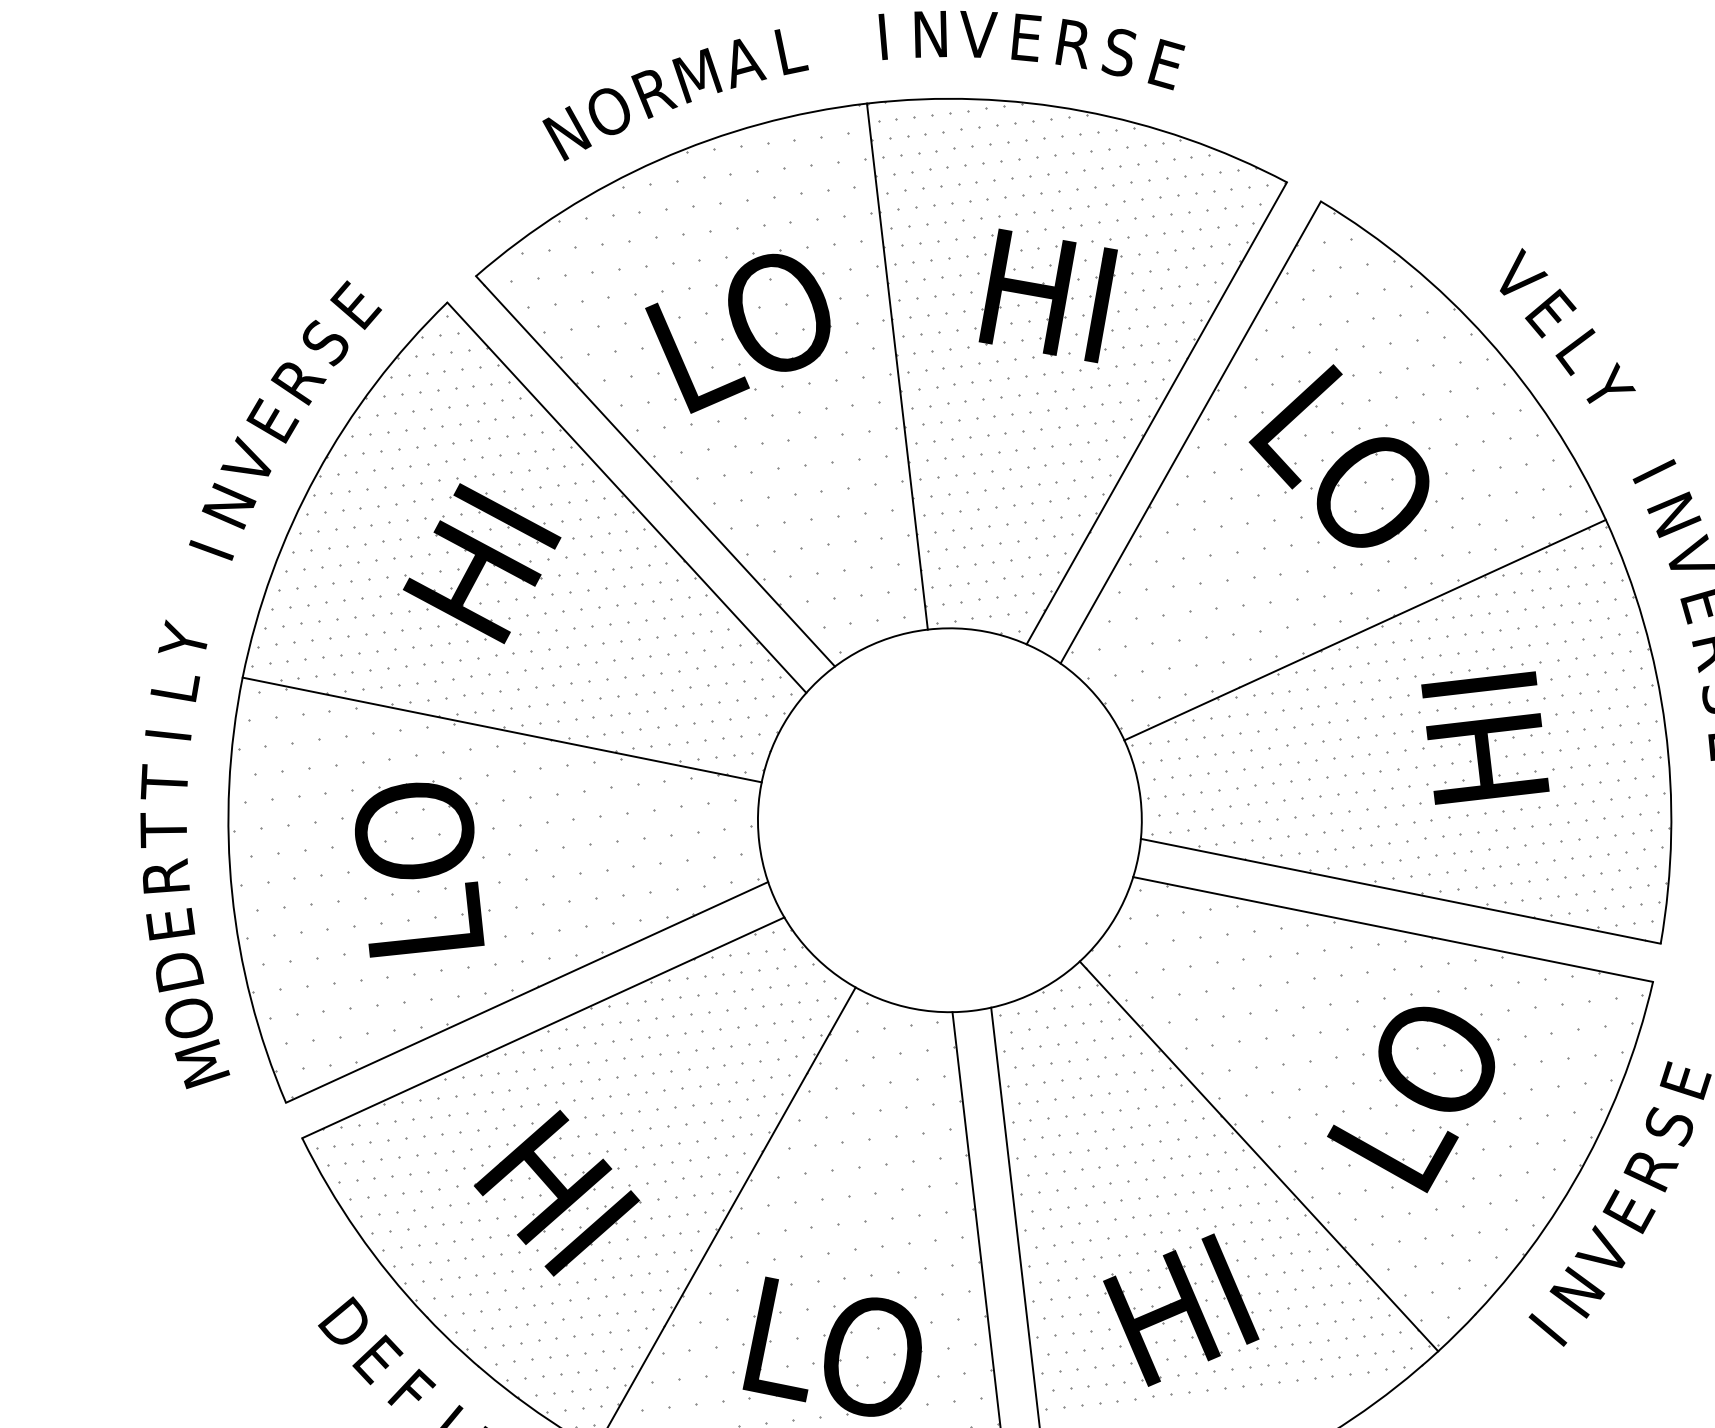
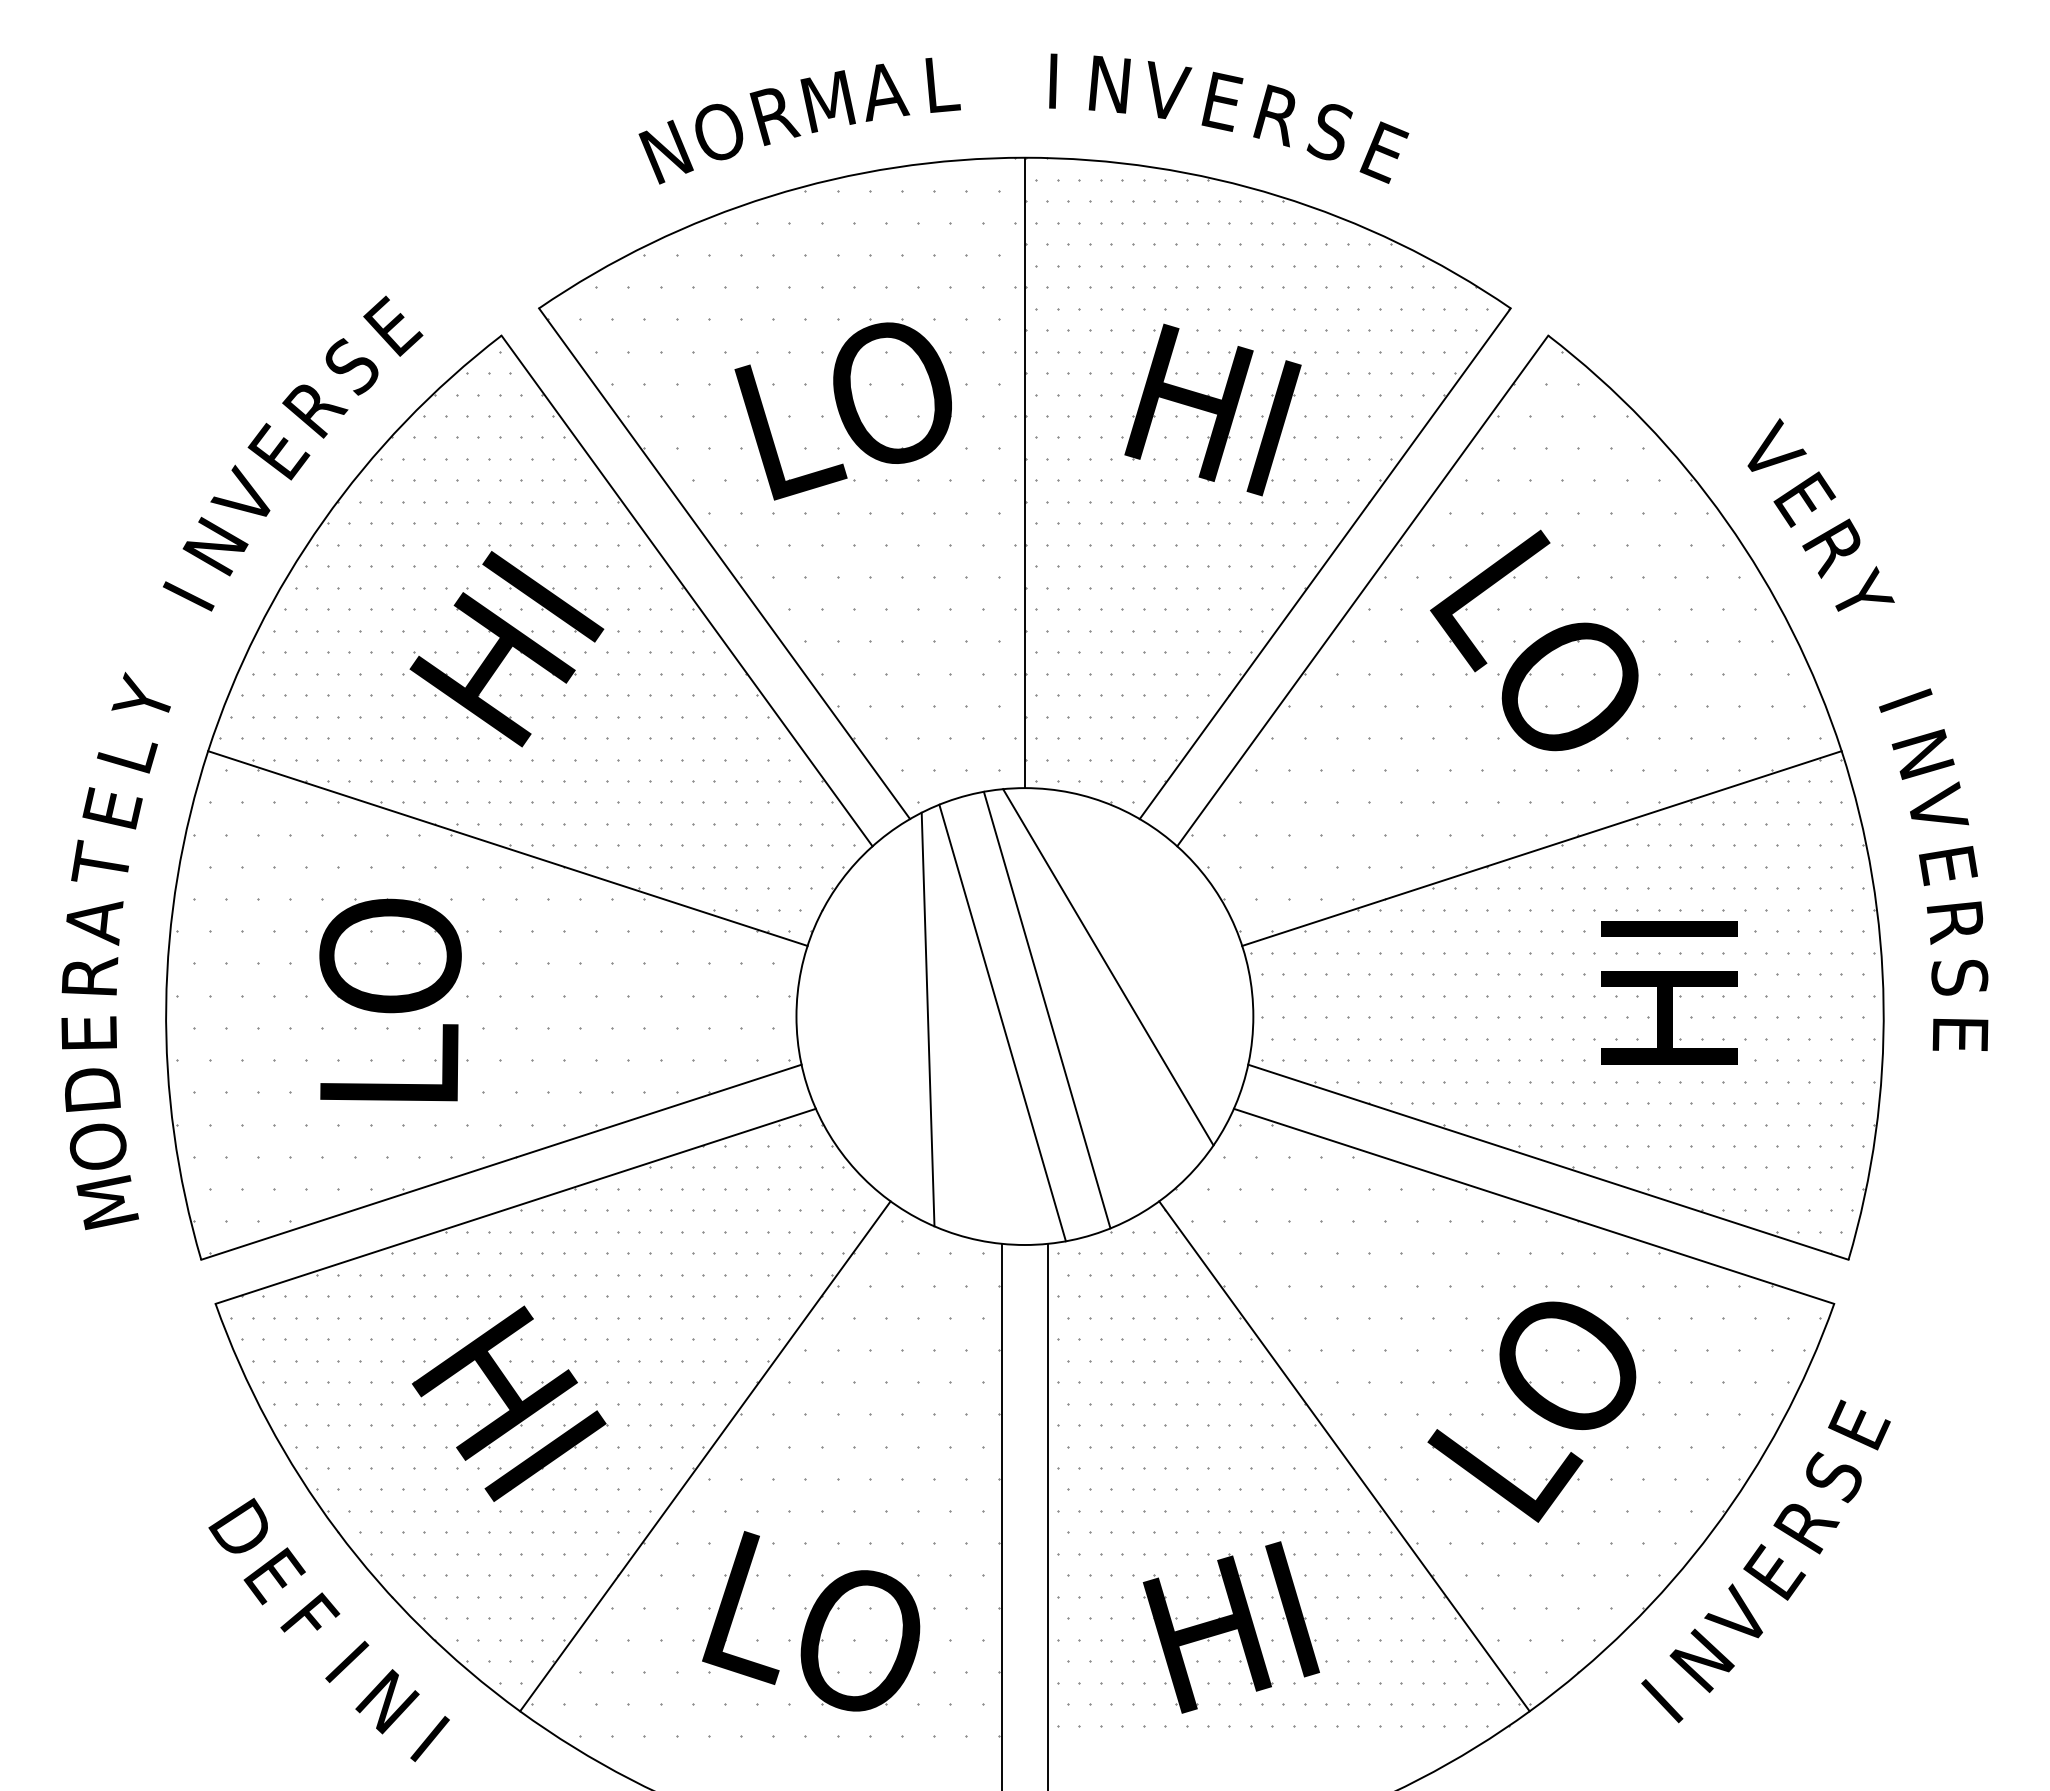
text: (1577, 351) -> (1831, 548), L -> R
text: (168, 734) -> (112, 808), I -> E
line: (1014, 771) -> (1108, 967), added
line: (967, 812) -> (1046, 1009), added
line: (931, 827) -> (1002, 1022), added
text: (163, 830) -> (93, 921), T -> A
line: (868, 832) -> (927, 1019), added

